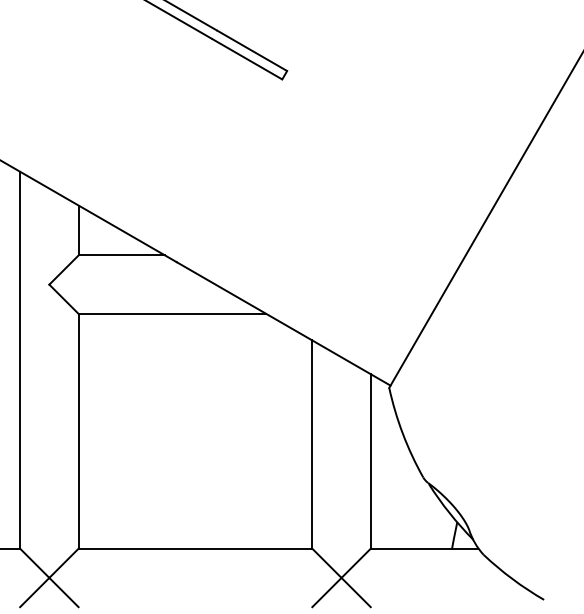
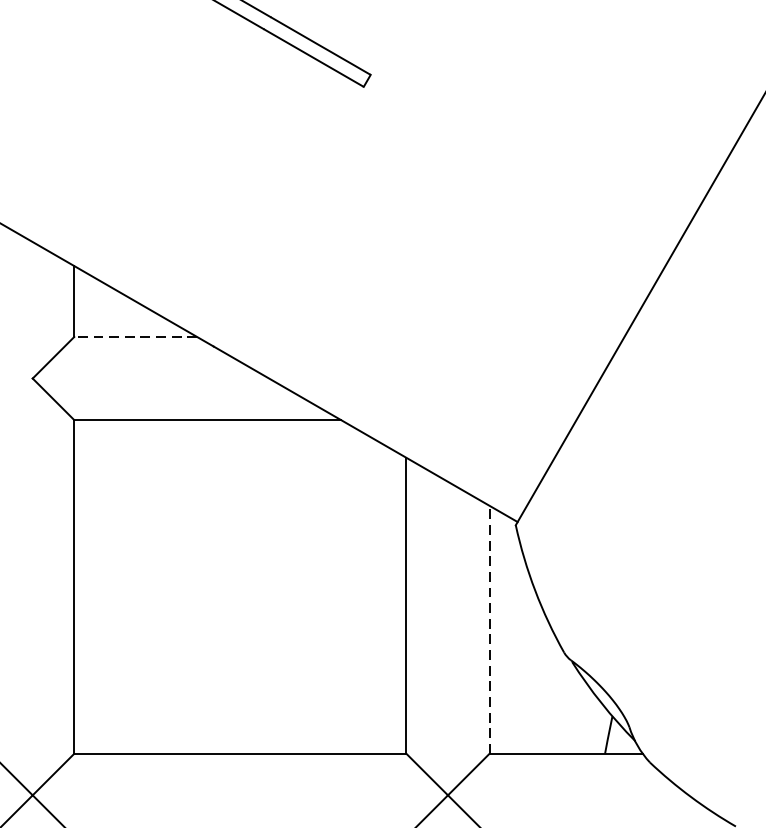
line: (121, 255) -> (135, 337), solid -> dashed
line: (370, 460) -> (489, 628), solid -> dashed

